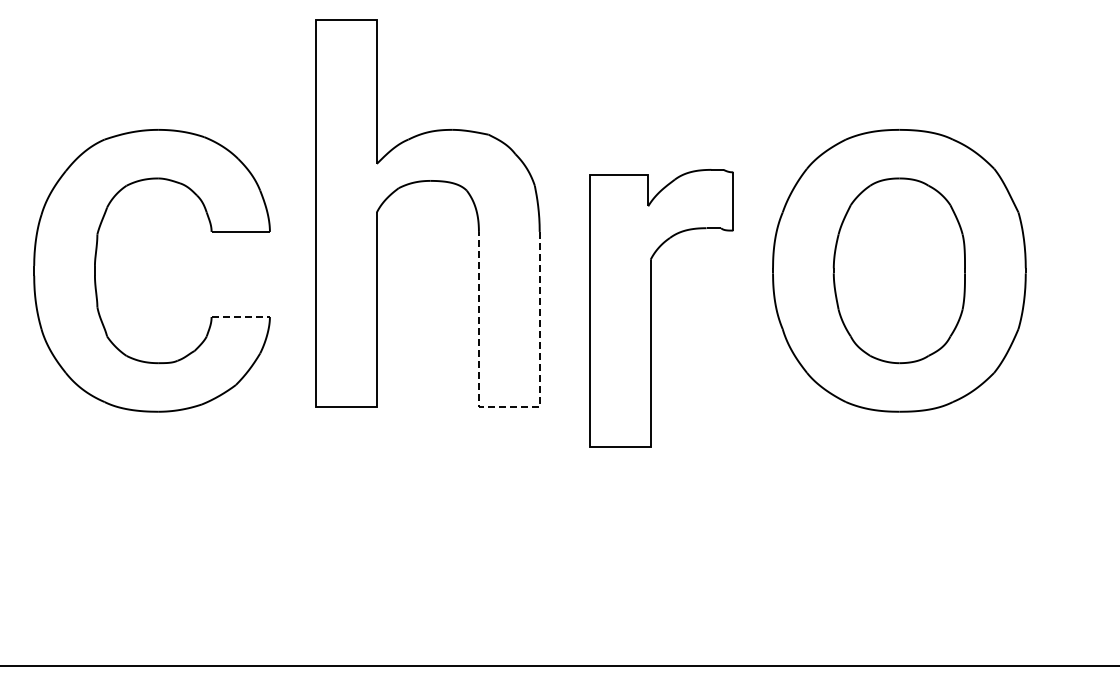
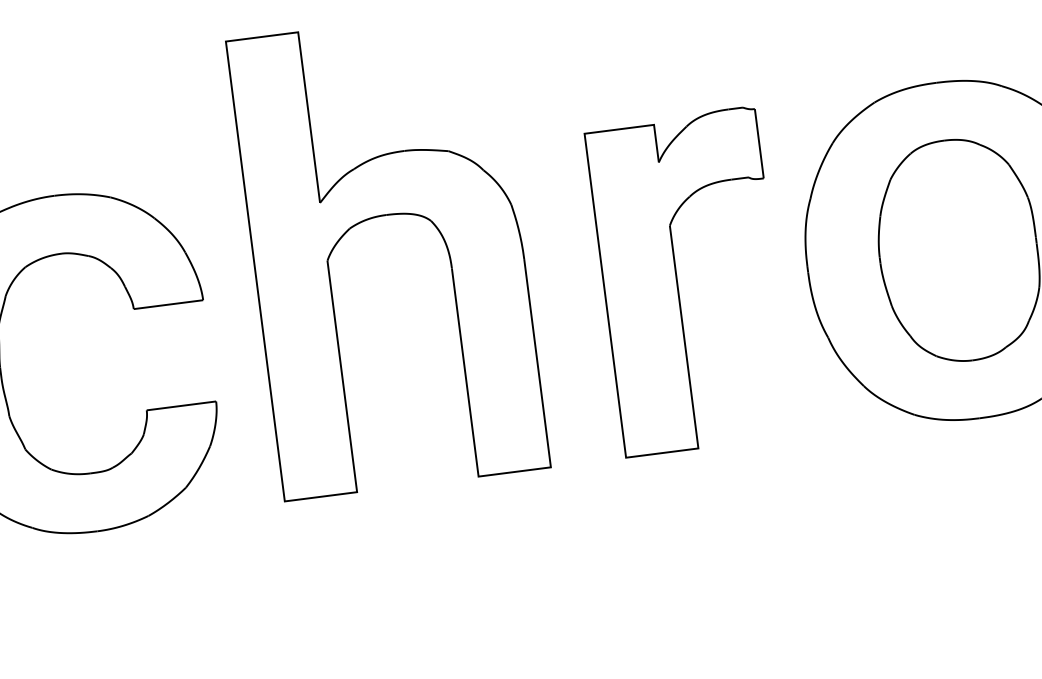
part: (651, 308) -> (678, 283), moved
line: (241, 317) -> (182, 406), dashed -> solid
line: (508, 406) -> (513, 471), dashed -> solid

